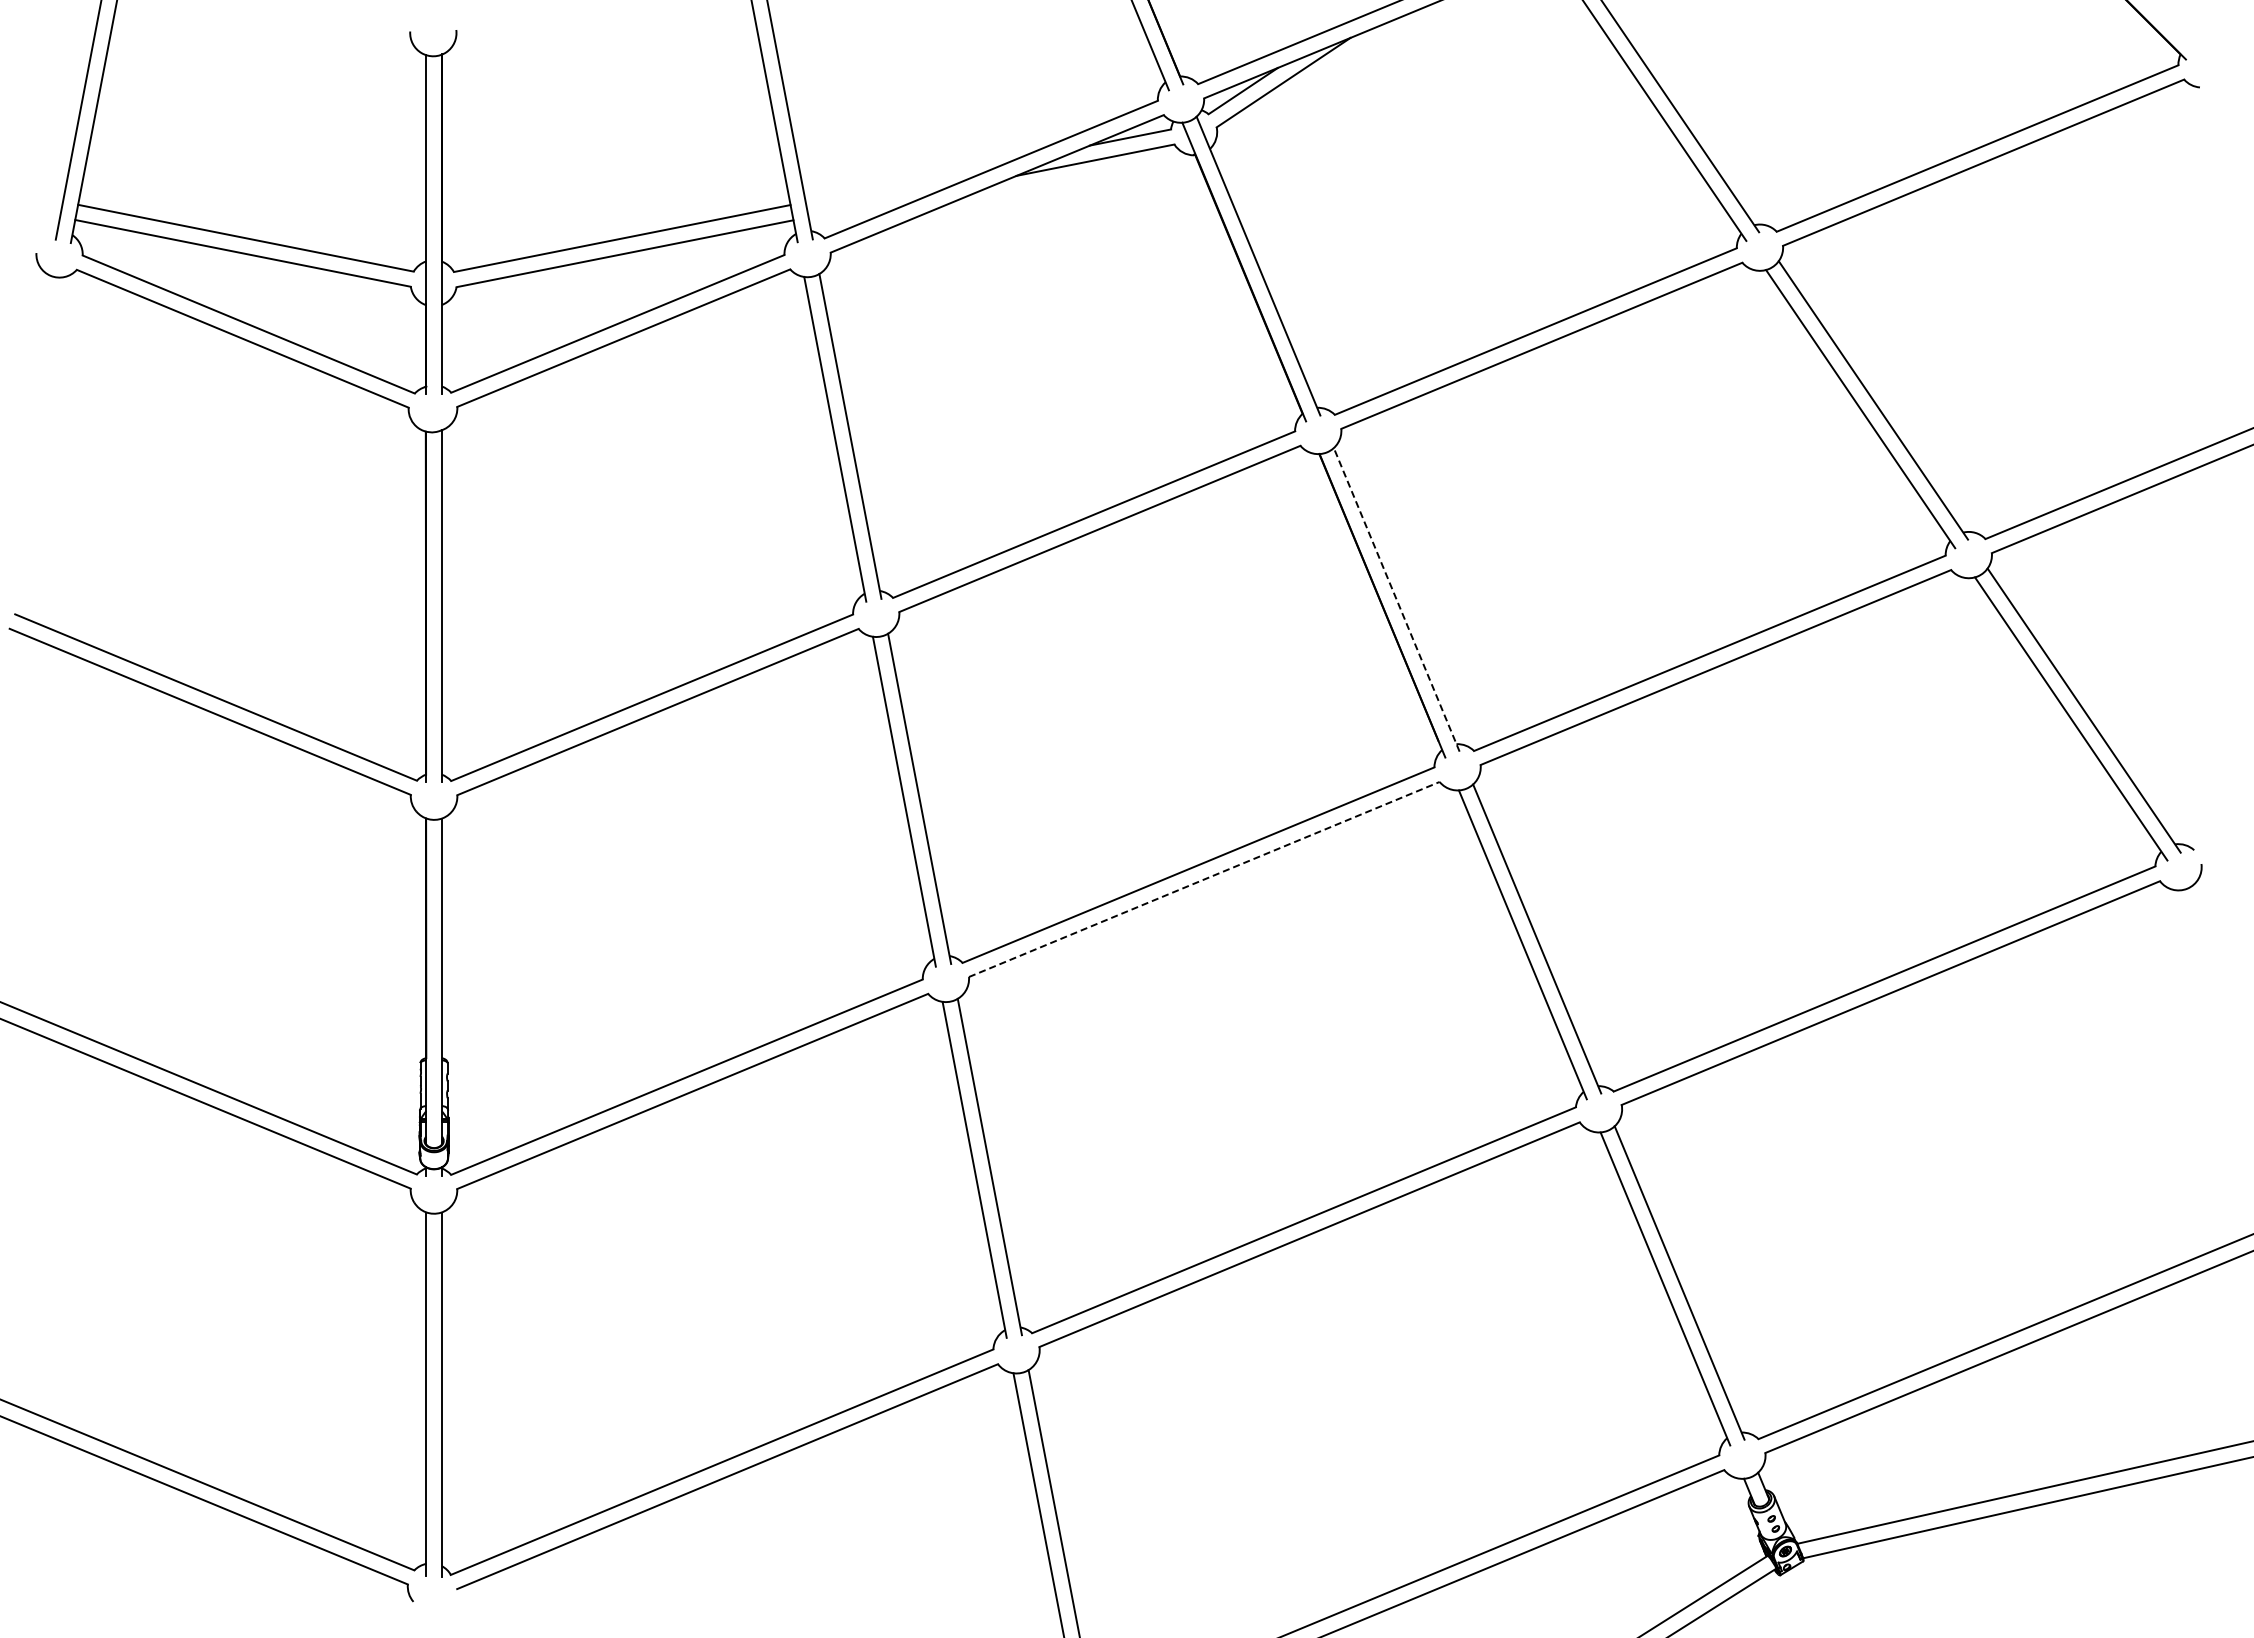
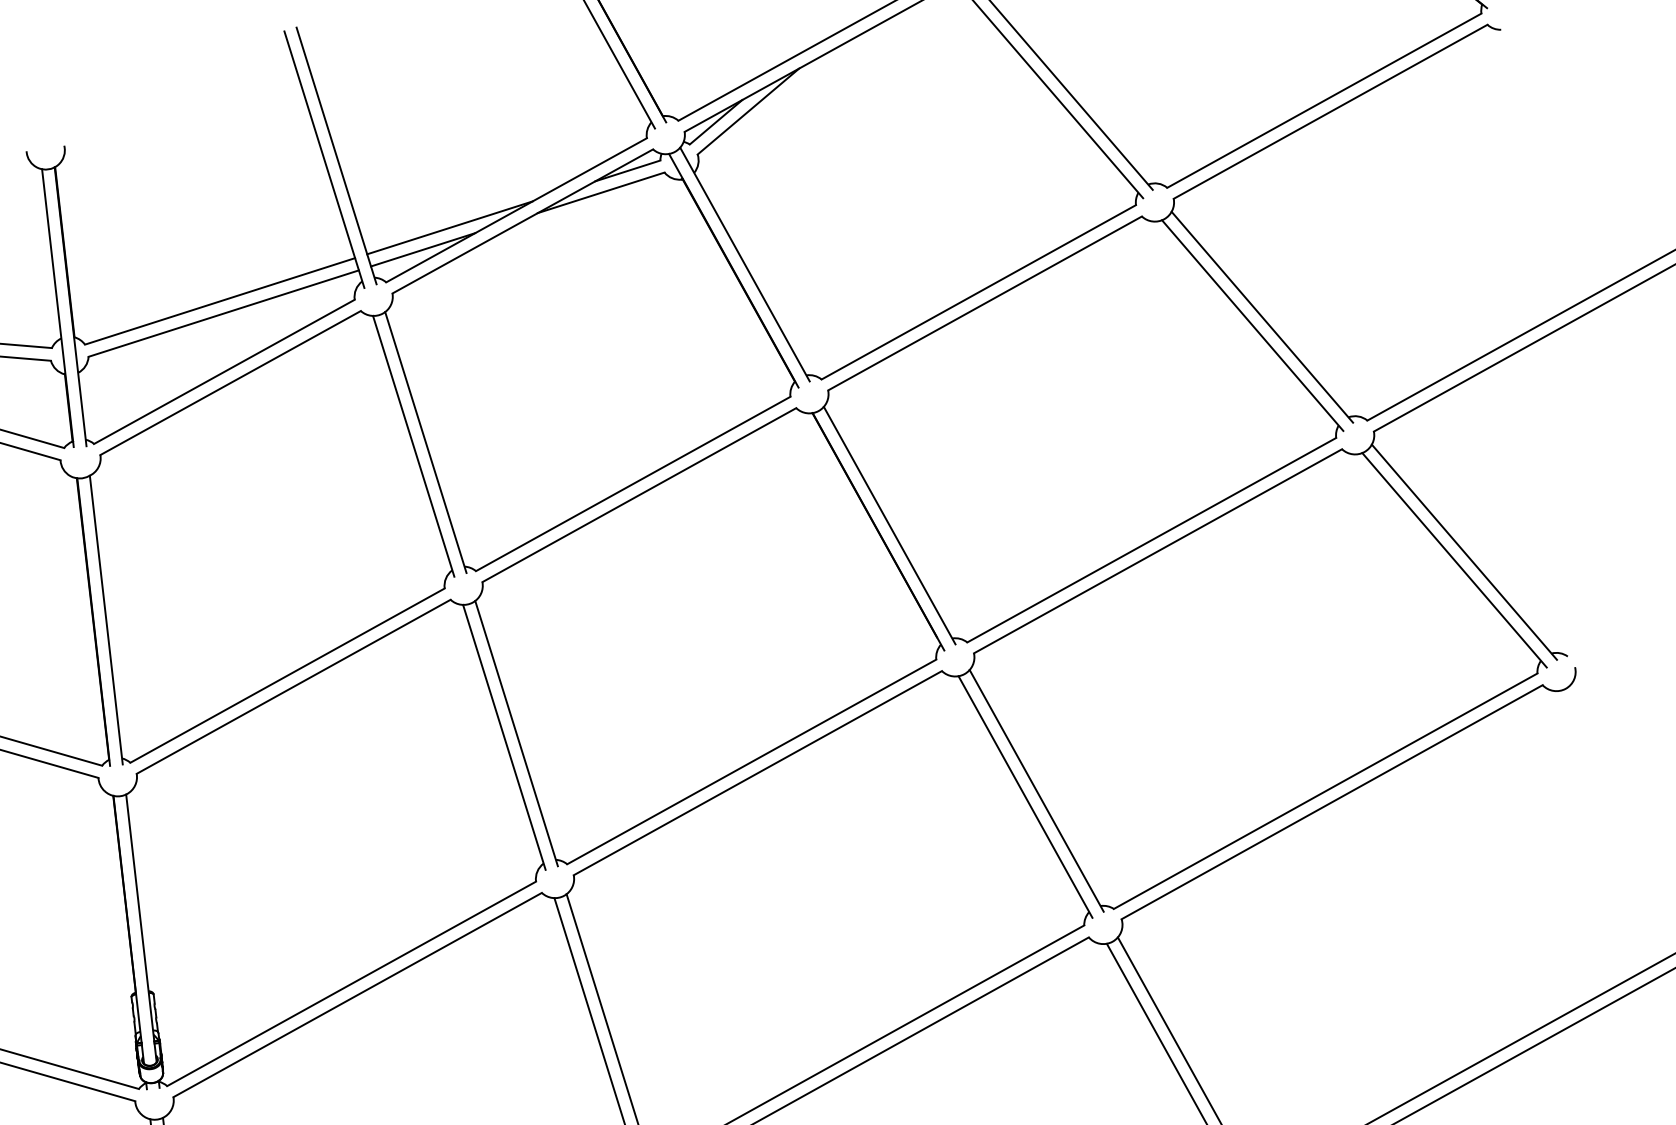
line: (908, 181) -> (449, 227), added
line: (873, 204) -> (423, 249), added
line: (1396, 599) -> (889, 525), dashed -> solid
line: (1204, 879) -> (758, 773), dashed -> solid

